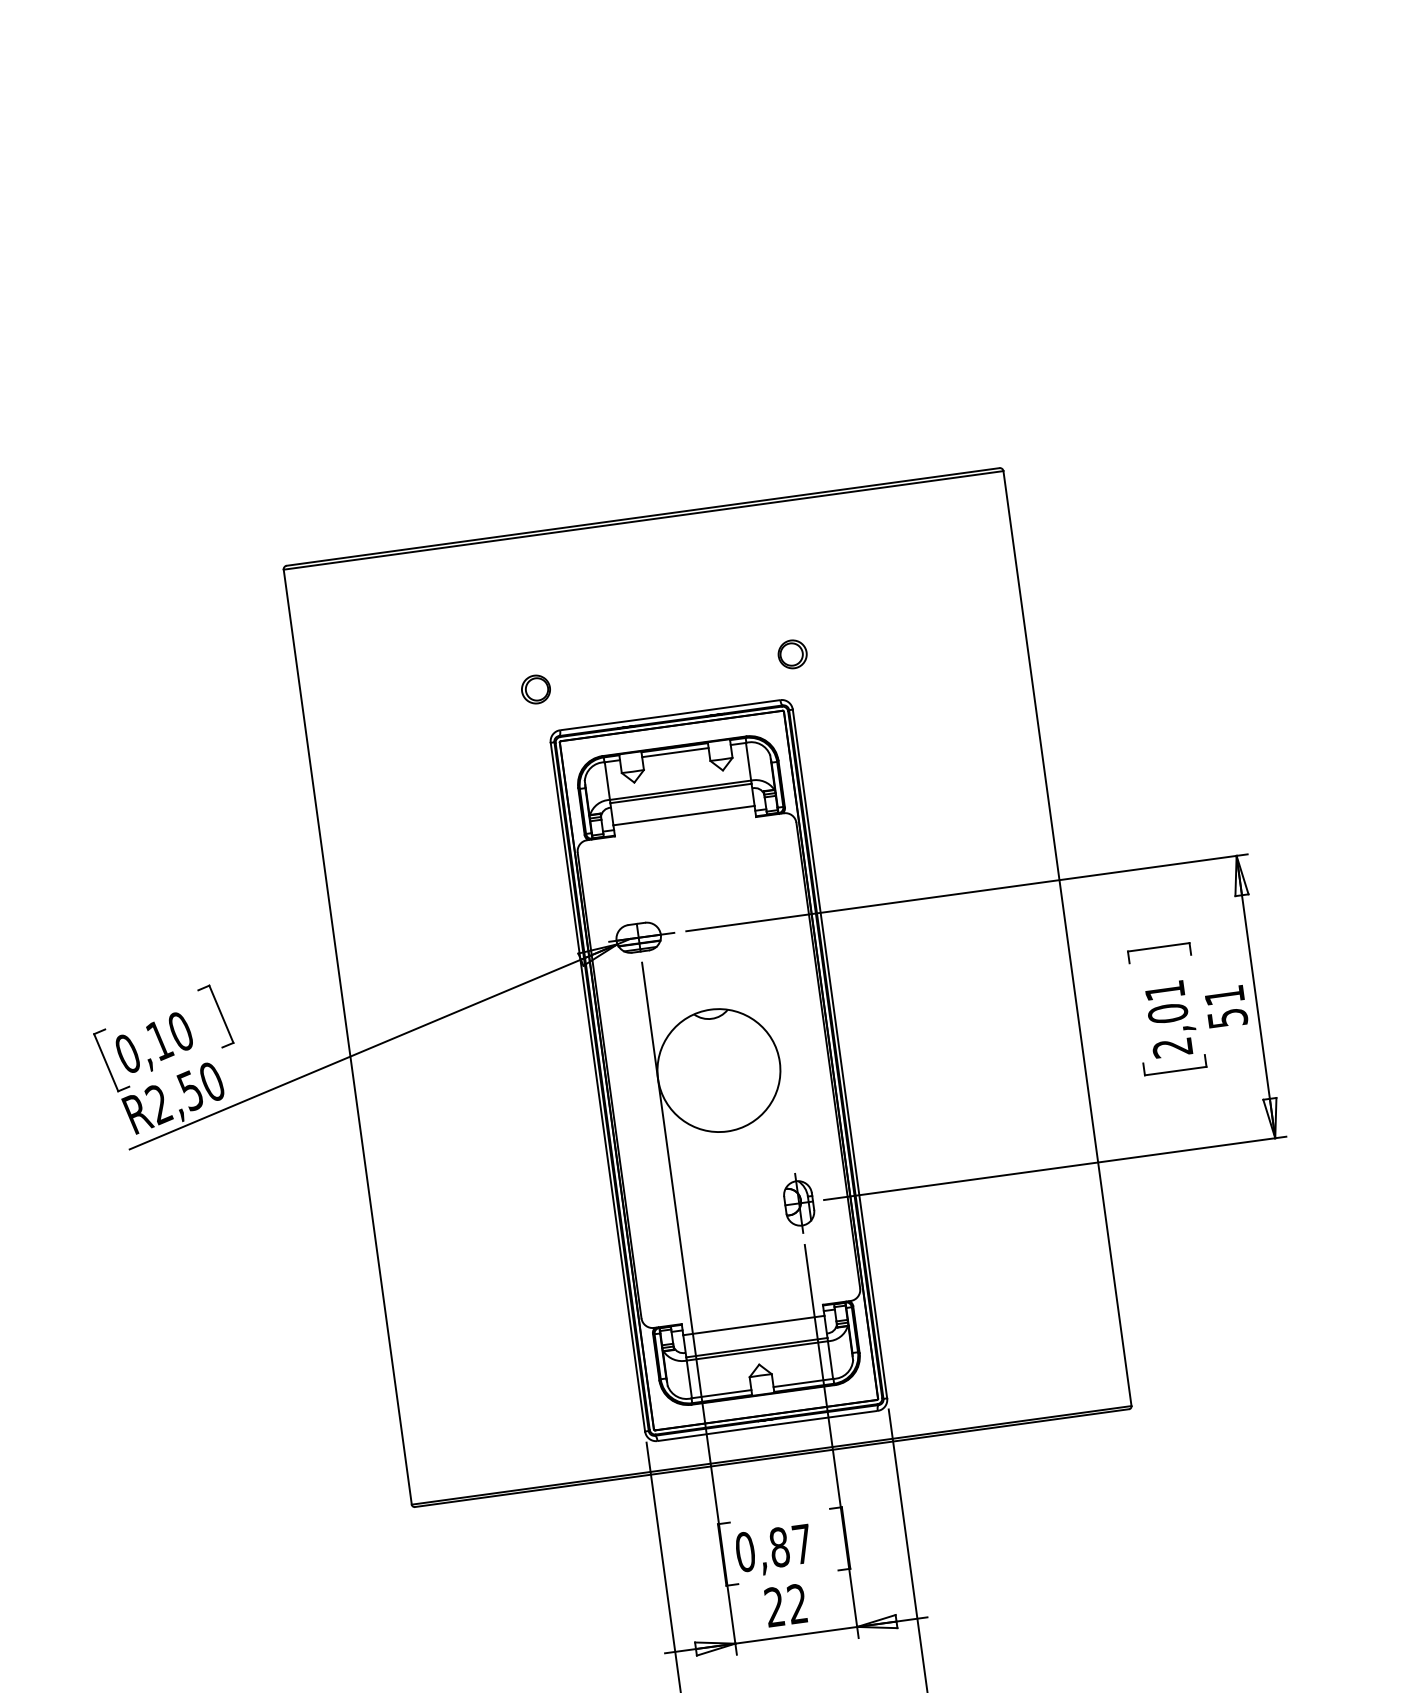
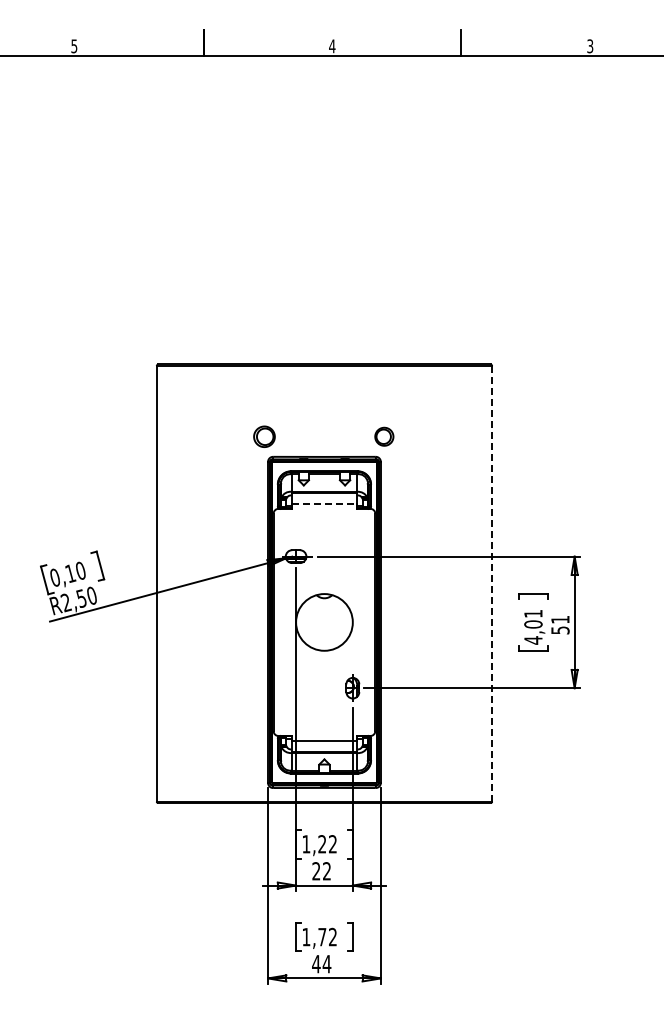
part: (790, 654) -> (383, 436), size x1.4
part: (535, 689) -> (264, 436), size x1.6
line: (684, 815) -> (324, 503), solid -> dashed
line: (1068, 937) -> (492, 583), solid -> dashed
text: (1172, 1047) -> (533, 640), 2,01 -> 4,01
text: (773, 1548) -> (319, 844), 0,87 -> 1,22

